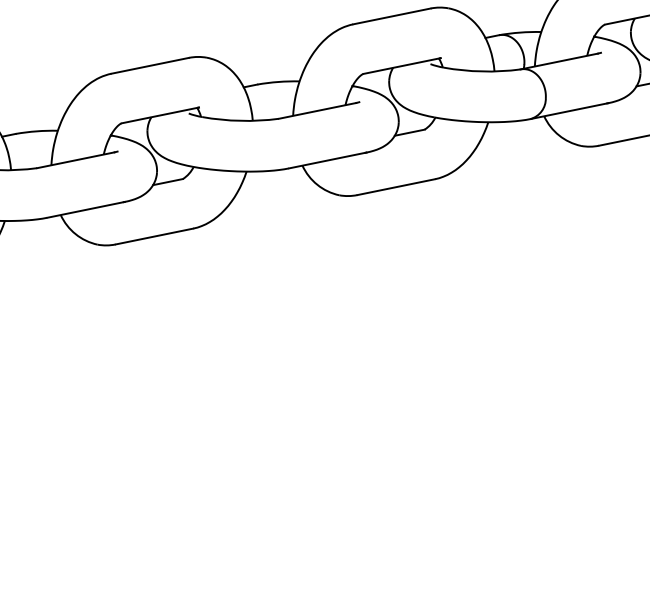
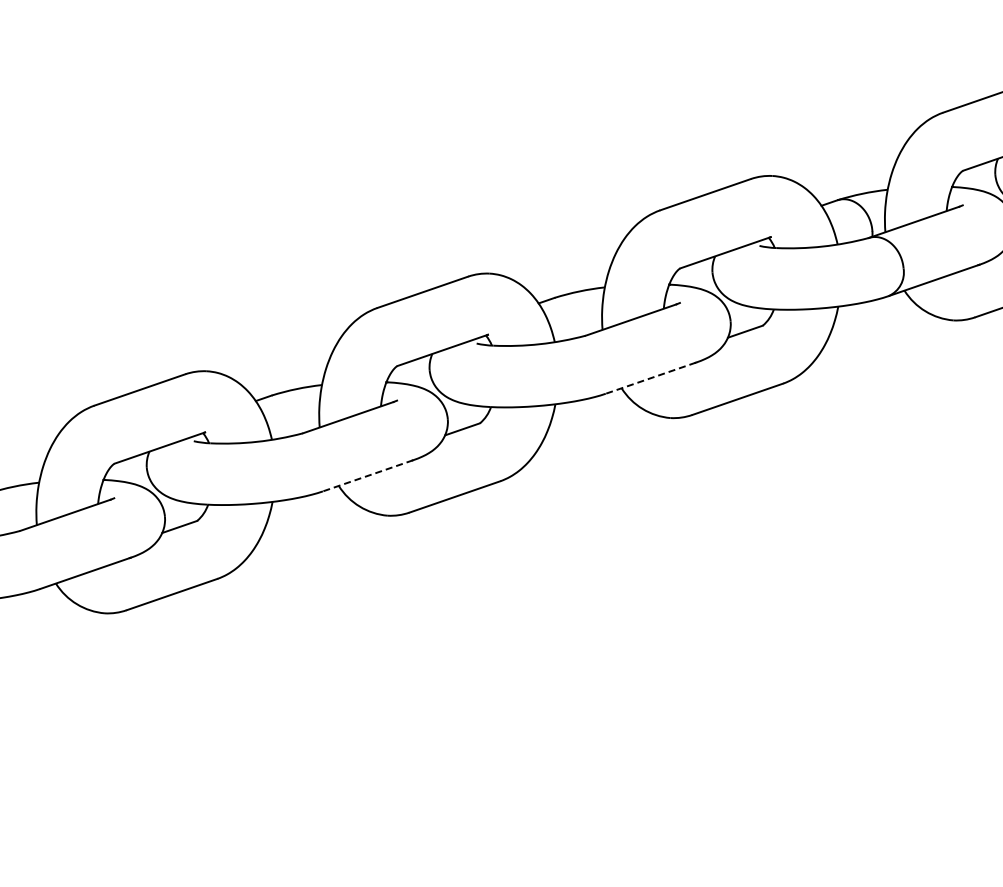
line: (327, 160) -> (651, 378), solid -> dashed
line: (86, 209) -> (368, 475), solid -> dashed

